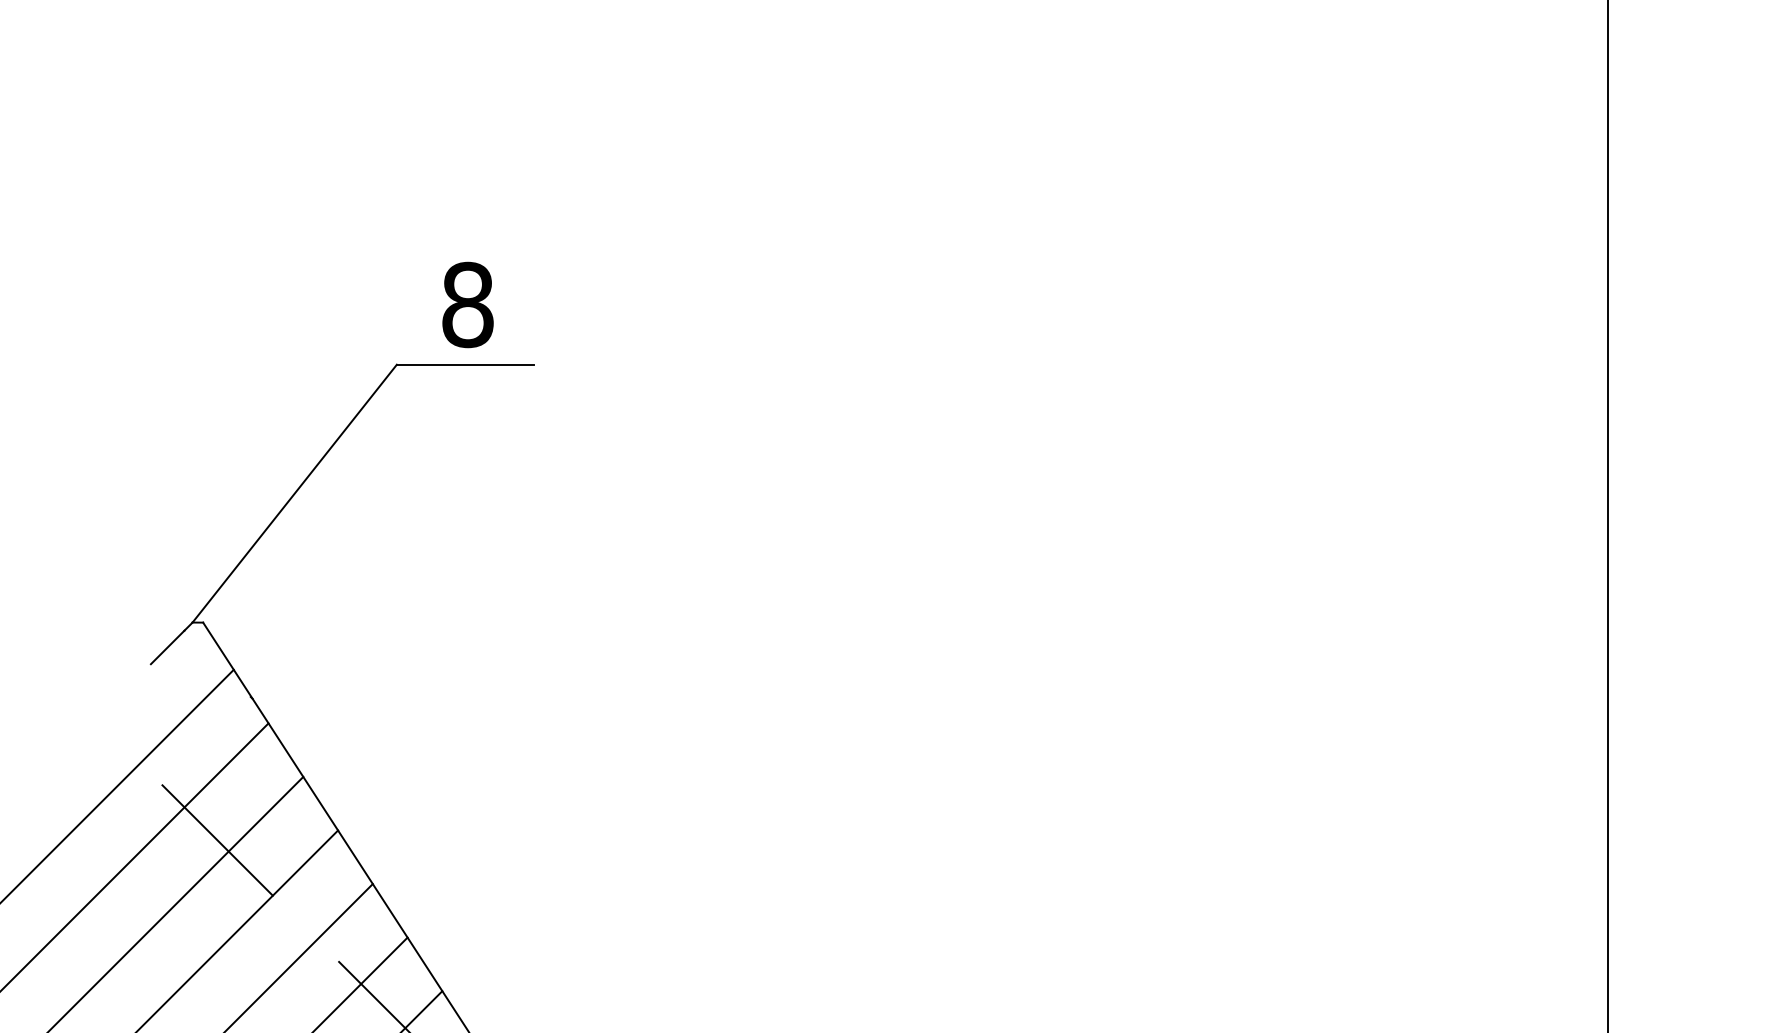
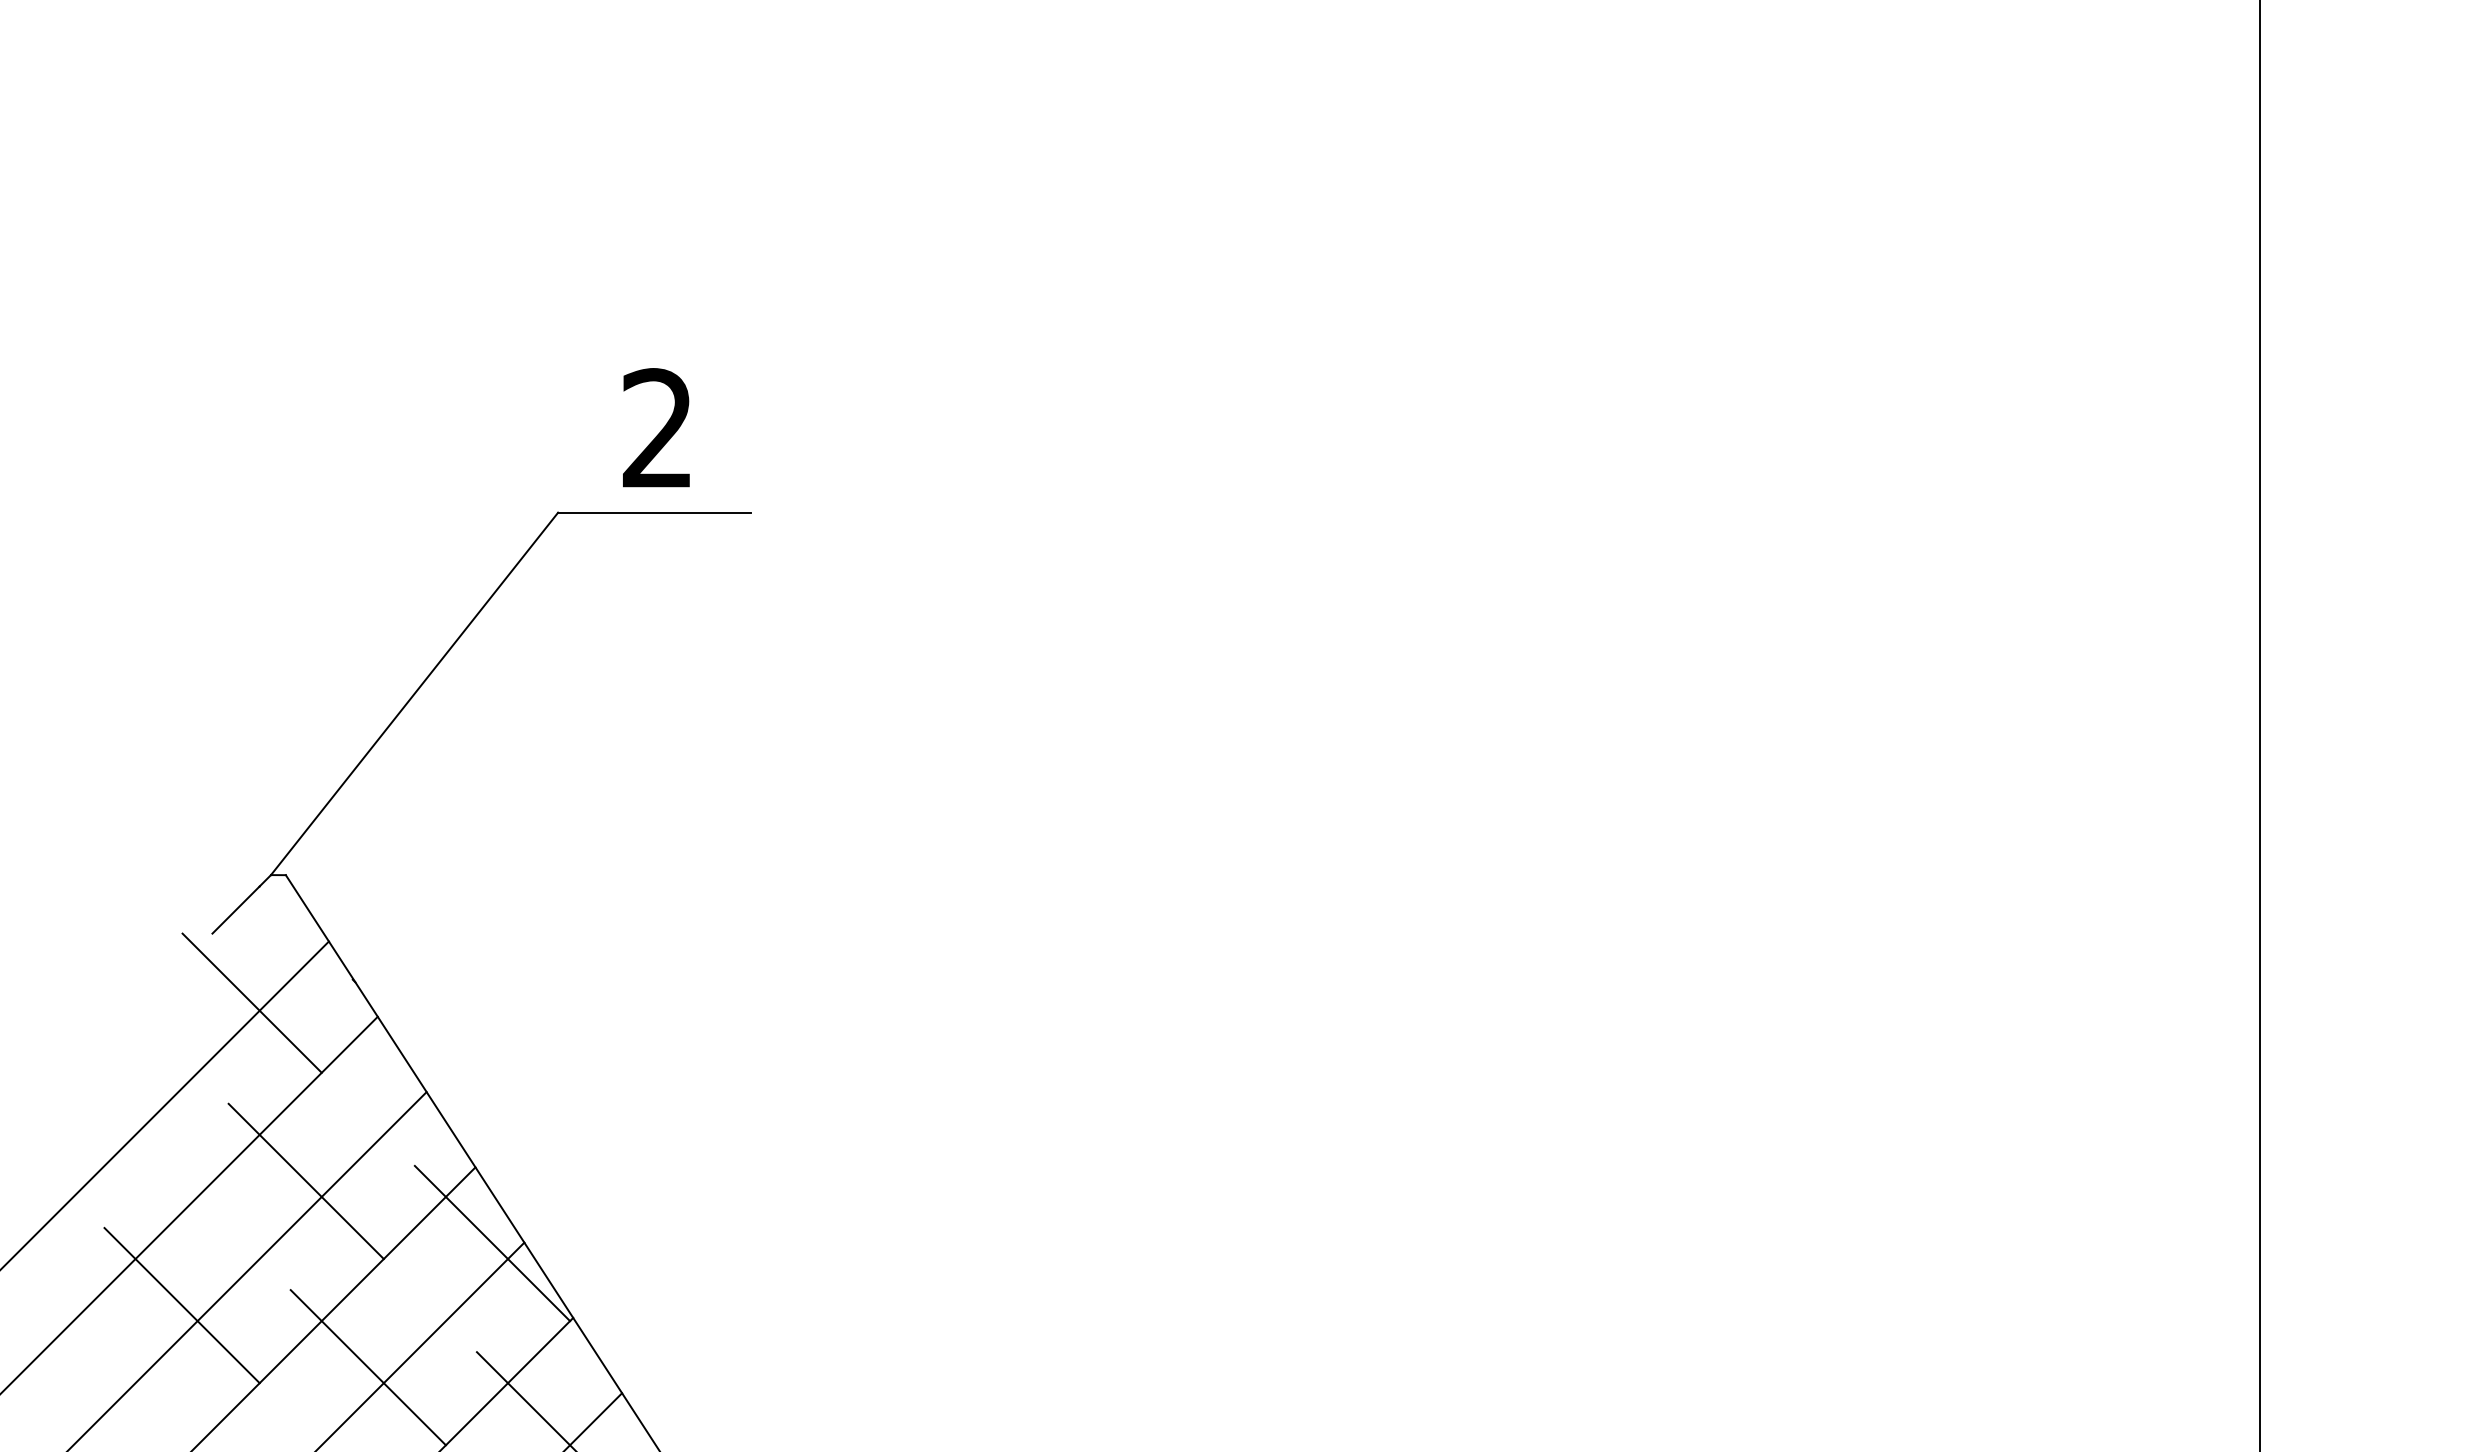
text: (468, 304) -> (658, 428), 8 -> 2
line: (178, 713) -> (251, 1002), added
line: (350, 884) -> (492, 1243), added
line: (128, 928) -> (181, 1305), added
line: (261, 972) -> (367, 1367), added

